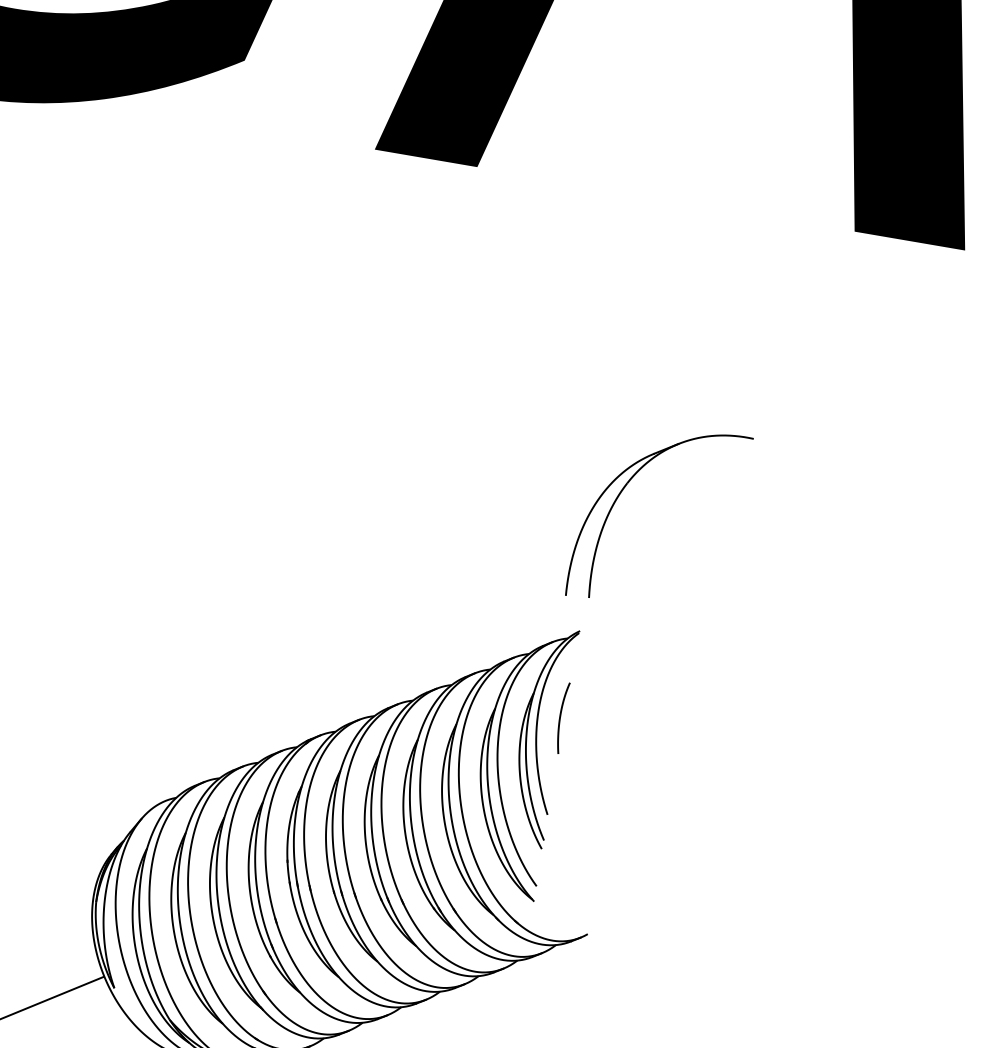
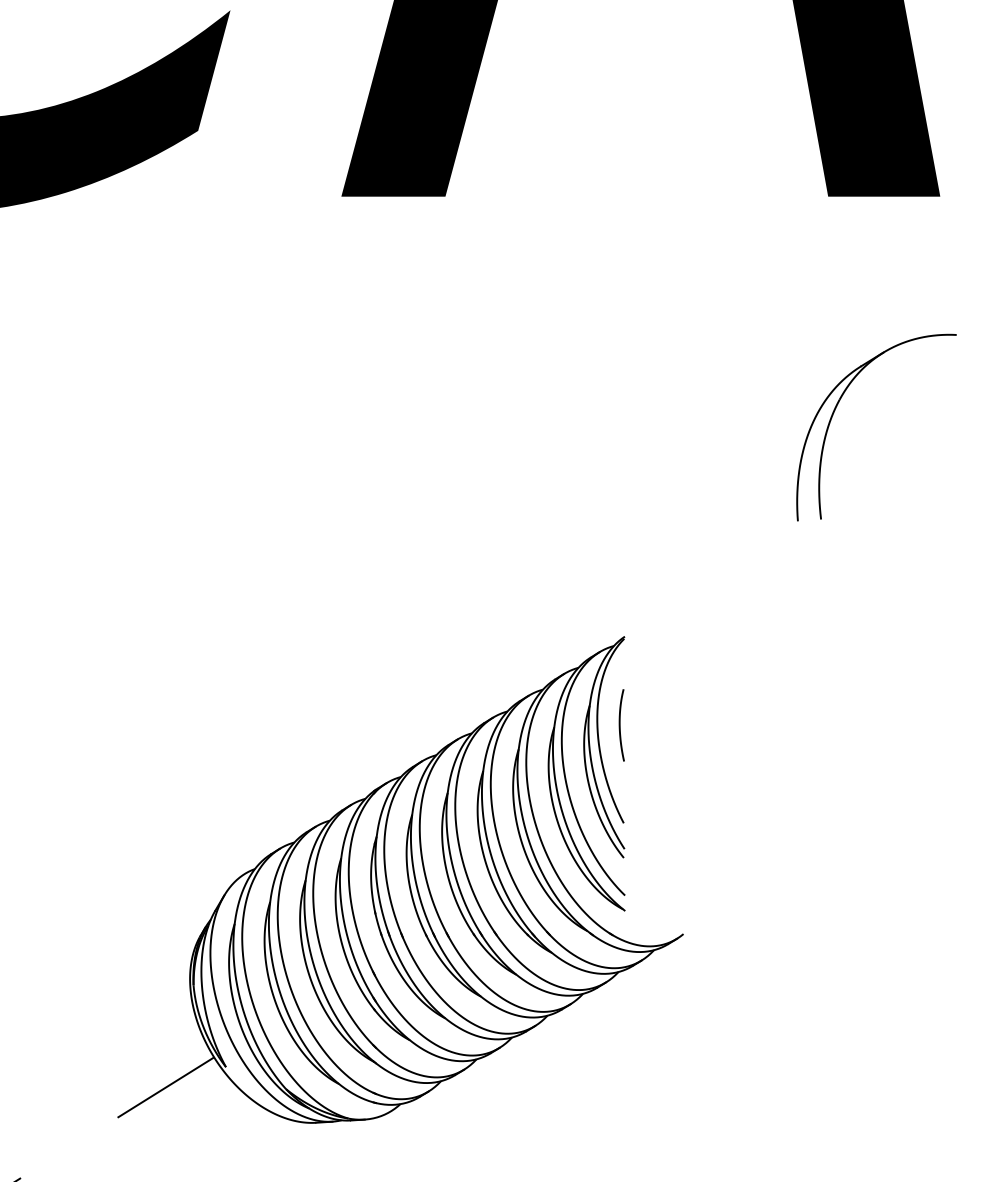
part: (620, 495) -> (834, 413), moved

